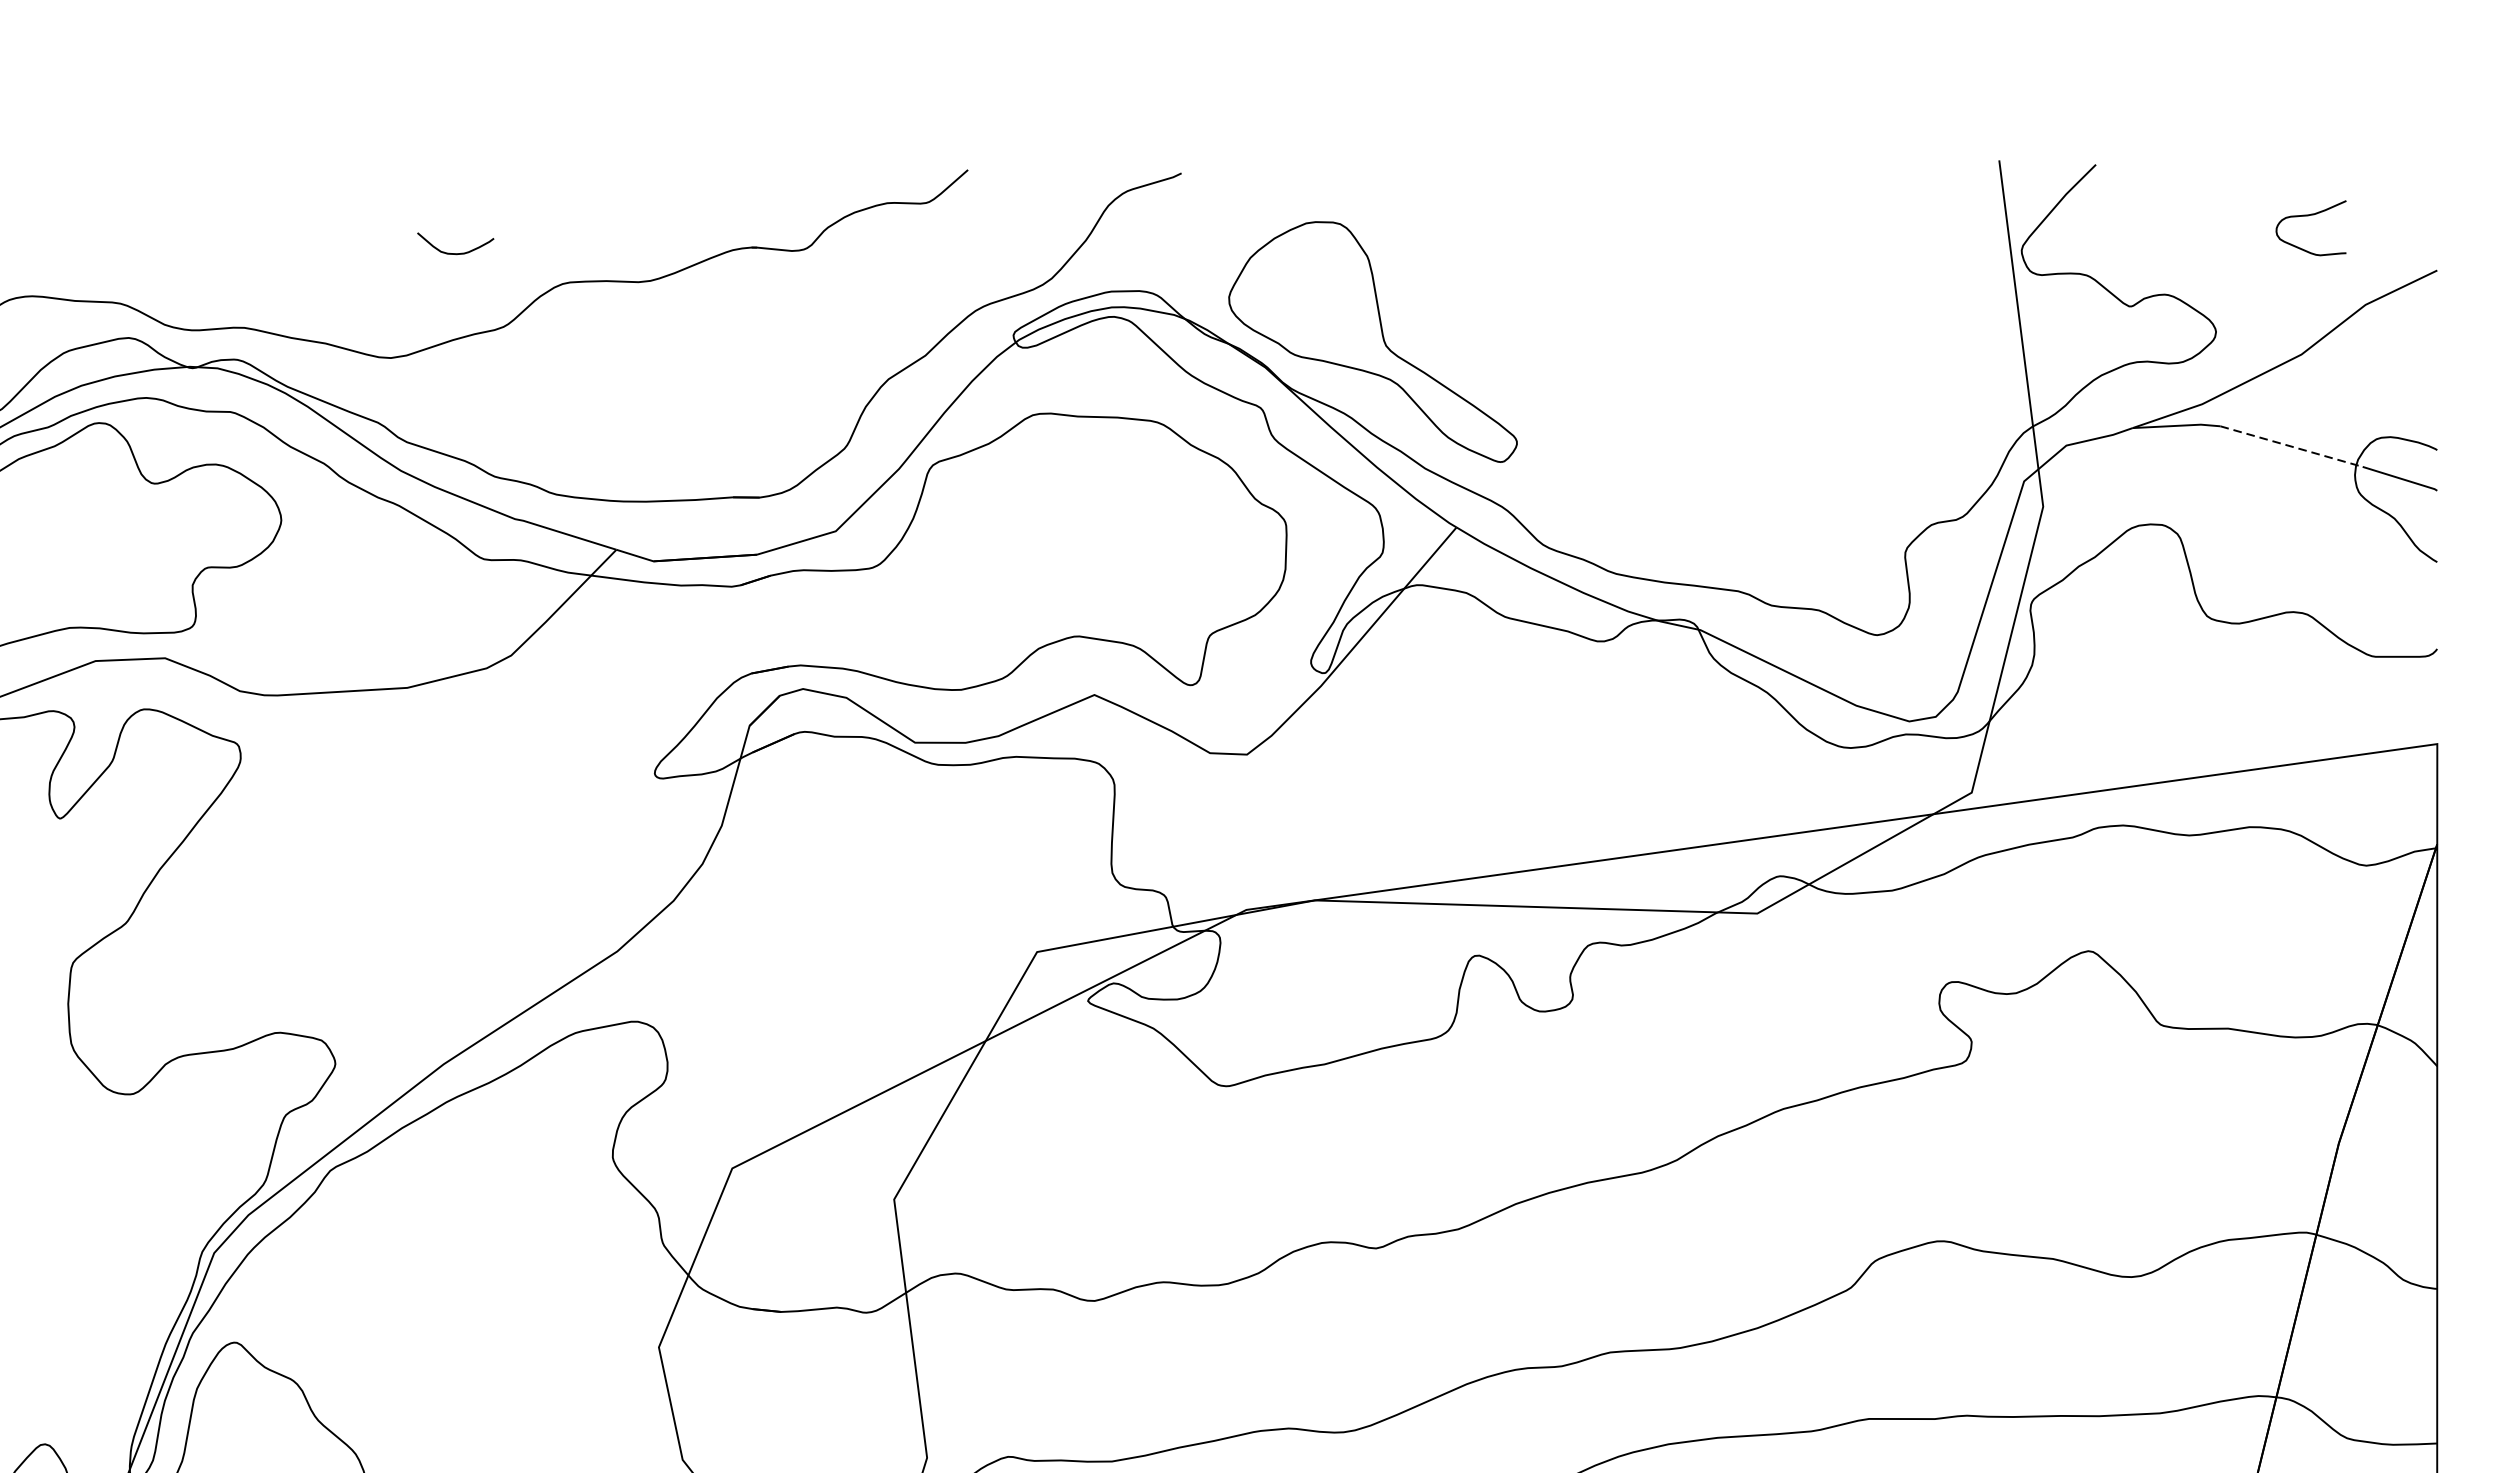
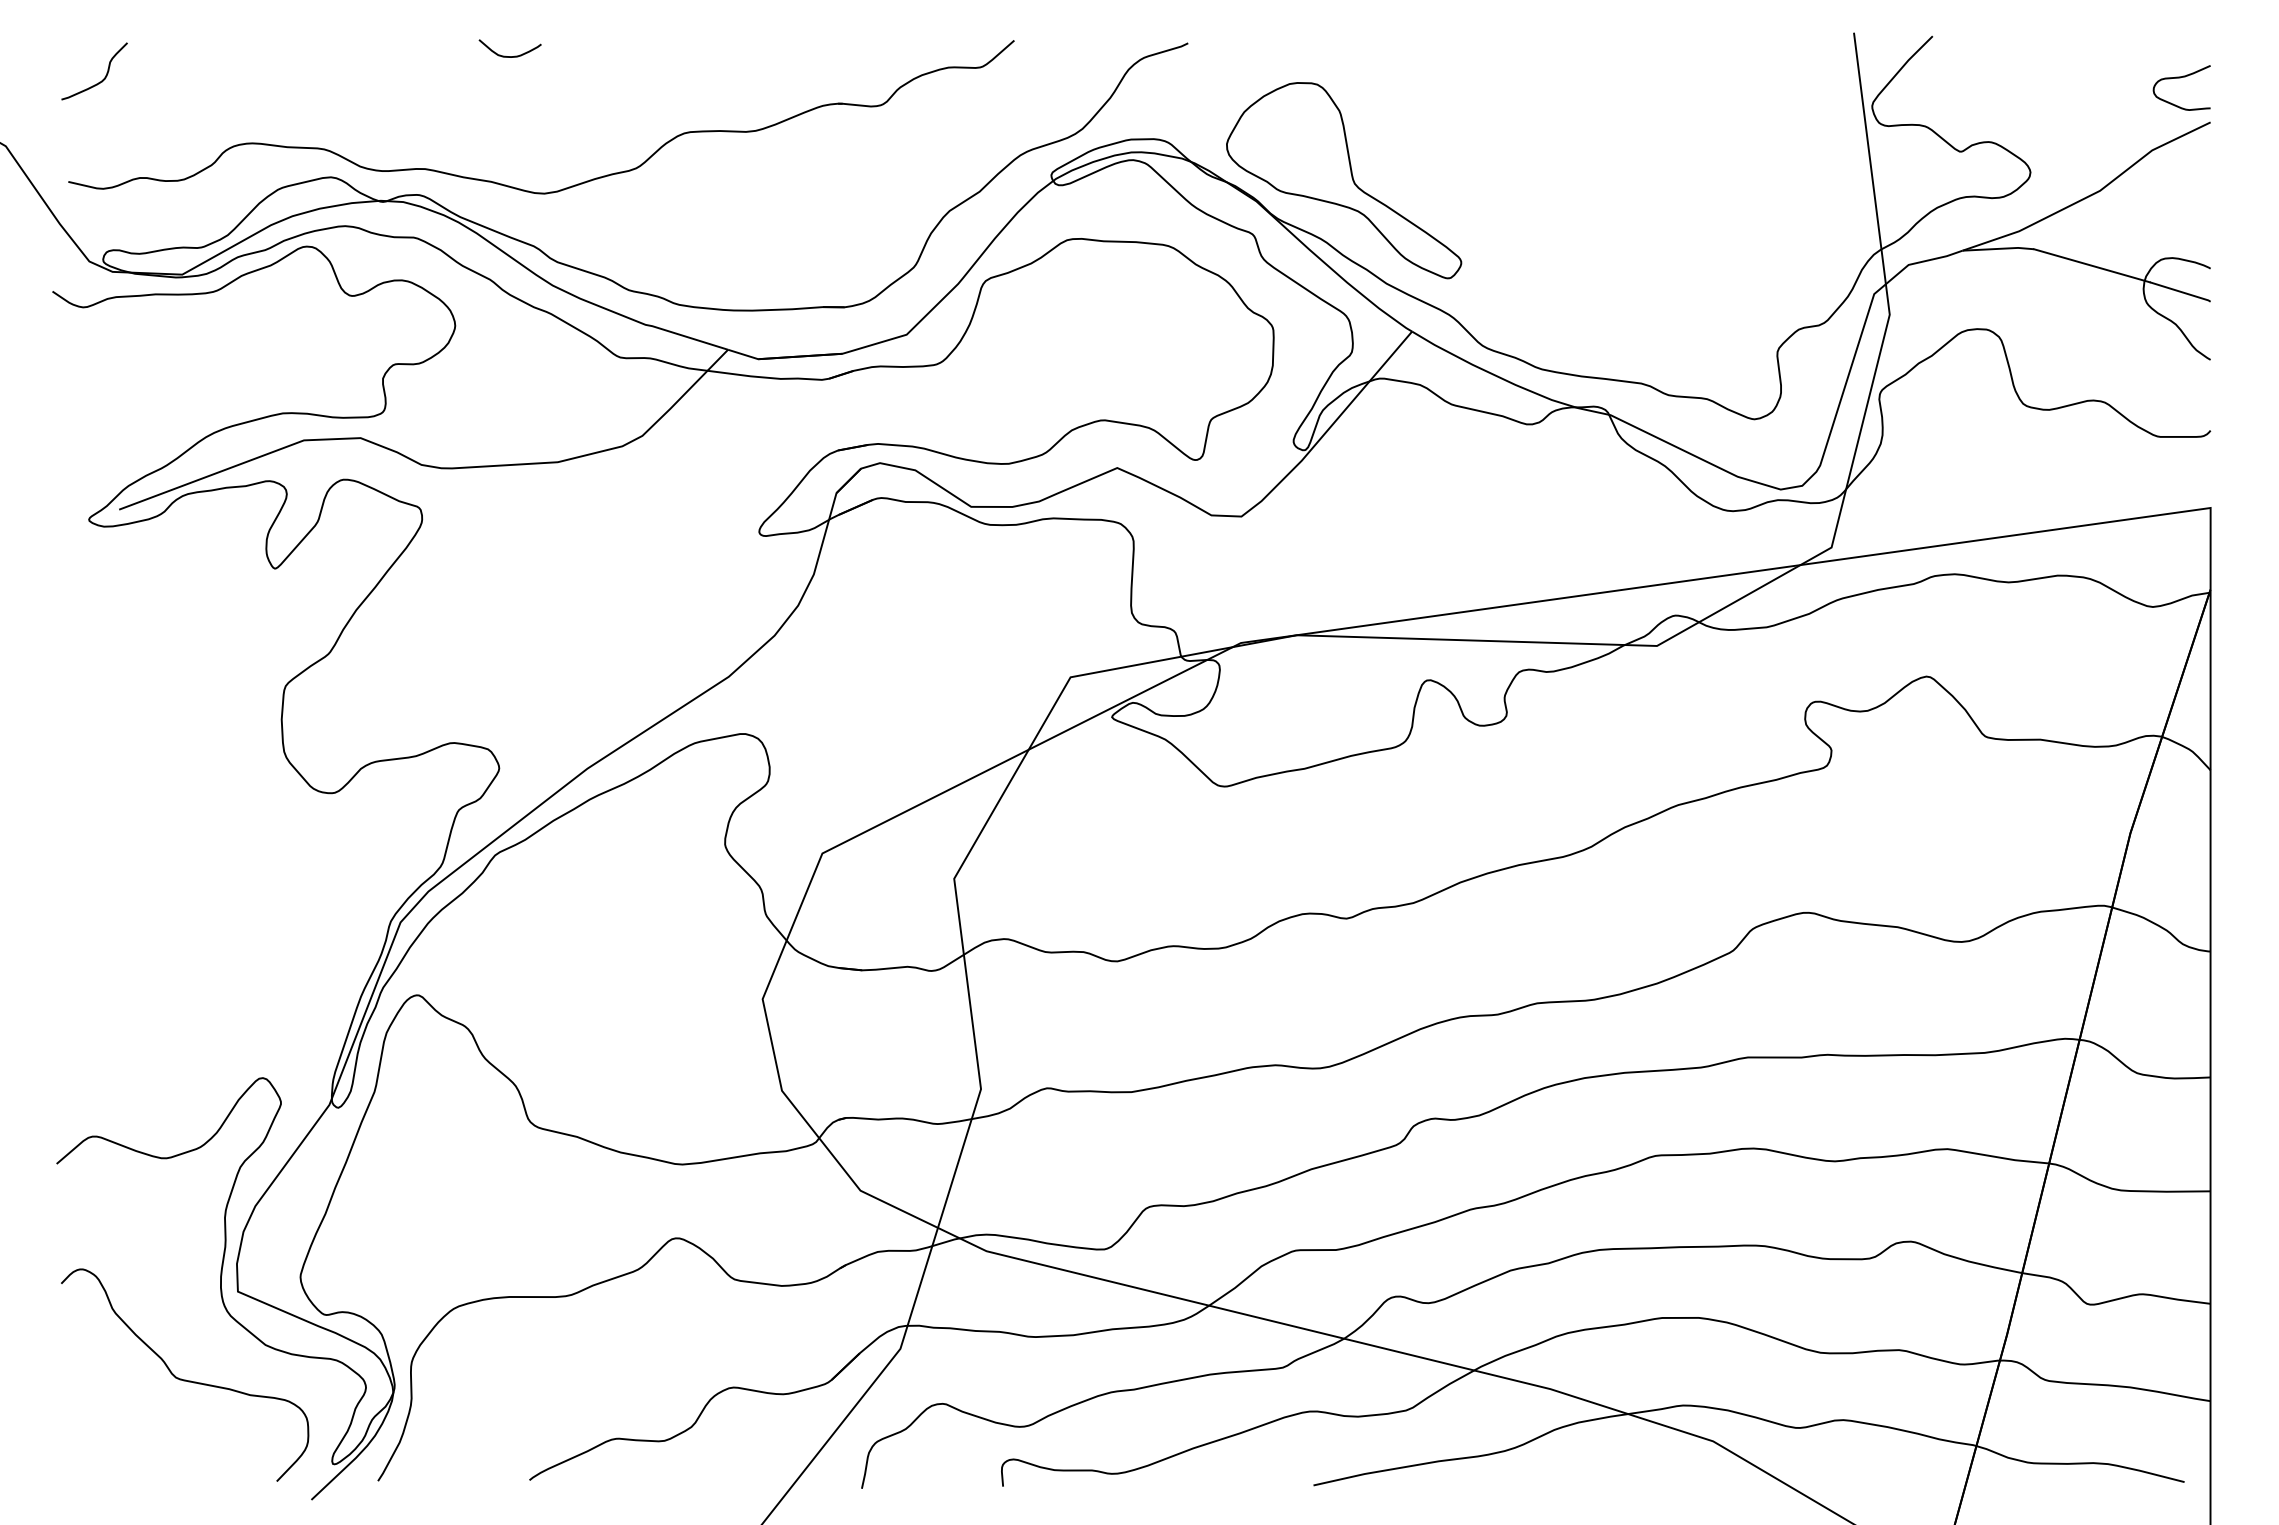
curve: (2309, 216) -> (2180, 78), moved
curve: (454, 253) -> (509, 56), moved
line: (2292, 446) -> (2092, 265), dashed -> solid

